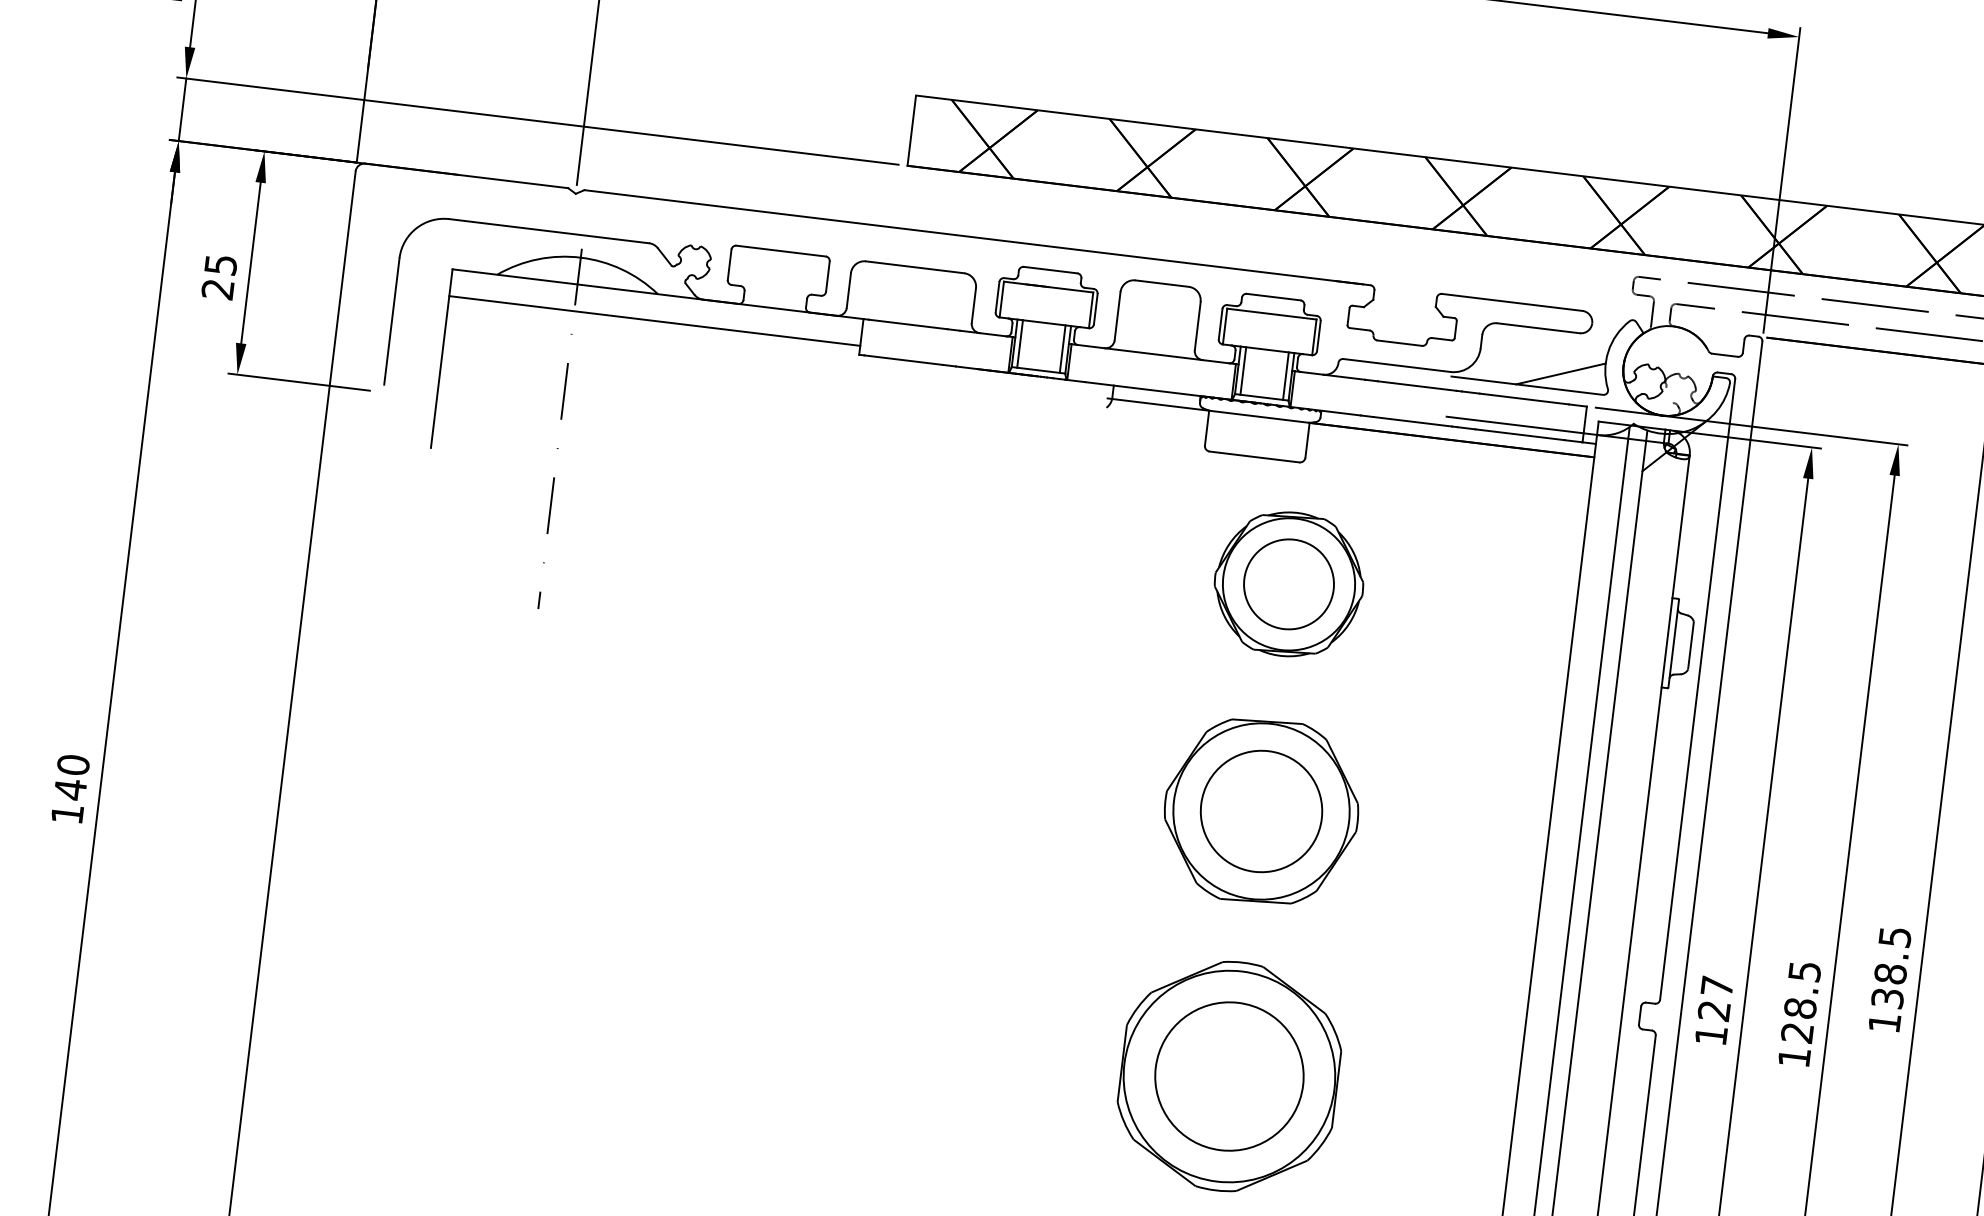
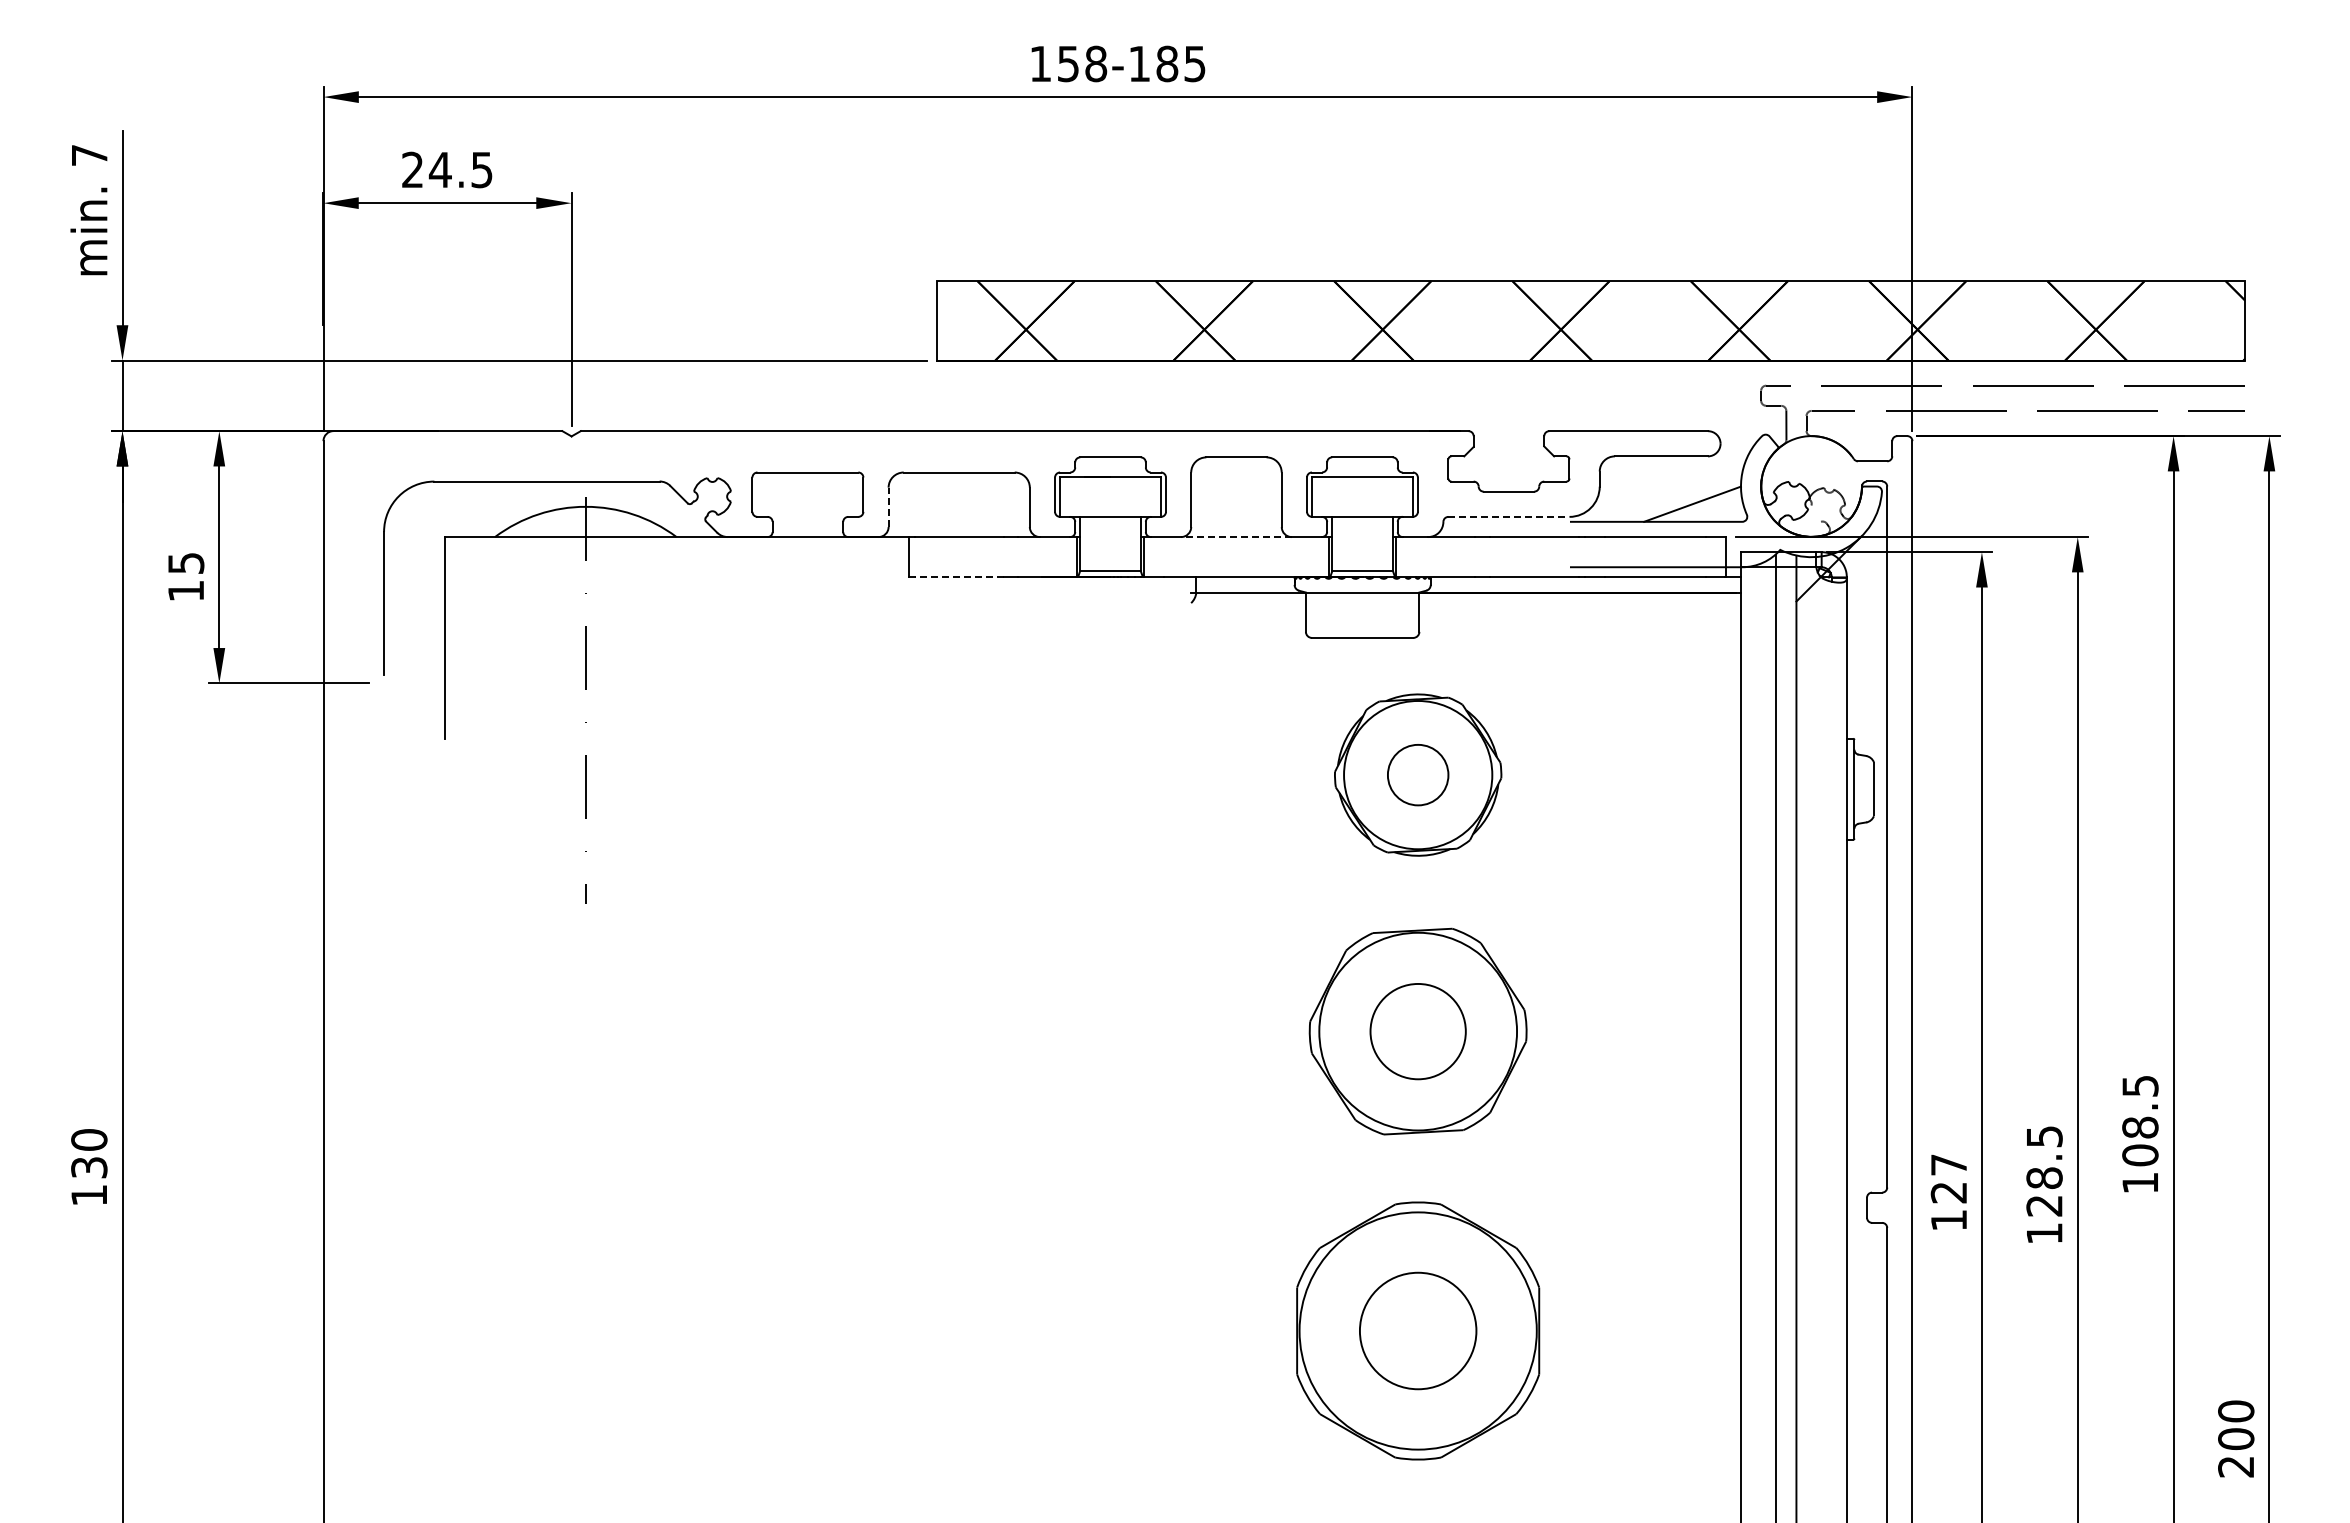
text: (217, 289) -> (185, 591), 25 -> 15
line: (848, 290) -> (888, 507), solid -> dashed
line: (654, 321) -> (676, 567), removed
line: (1020, 343) -> (1086, 543), removed
line: (1062, 348) -> (1134, 543), removed
line: (1152, 354) -> (1235, 537), solid -> dashed
line: (904, 360) -> (959, 577), solid -> dashed
line: (1396, 365) -> (1508, 516), solid -> dashed
line: (1243, 370) -> (1338, 543), removed
line: (1285, 375) -> (1386, 543), removed
circle: (1288, 583) -> (1417, 774), size x0.6
text: (70, 789) -> (89, 1167), 140 -> 130
circle: (1261, 811) -> (1418, 1031), size x0.7
text: (1887, 998) -> (2140, 1155), 138.5 -> 108.5
circle: (1228, 1076) -> (1417, 1330), size x0.7

